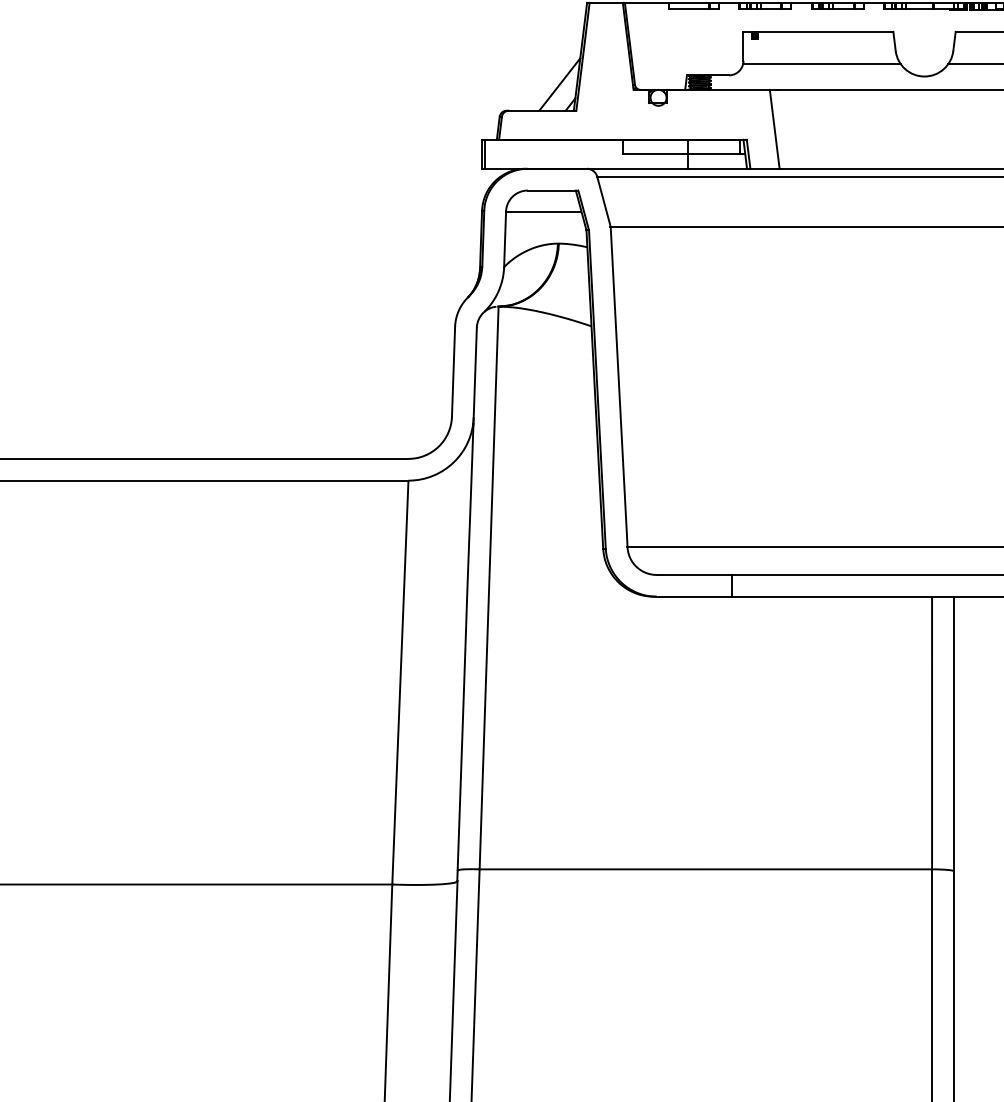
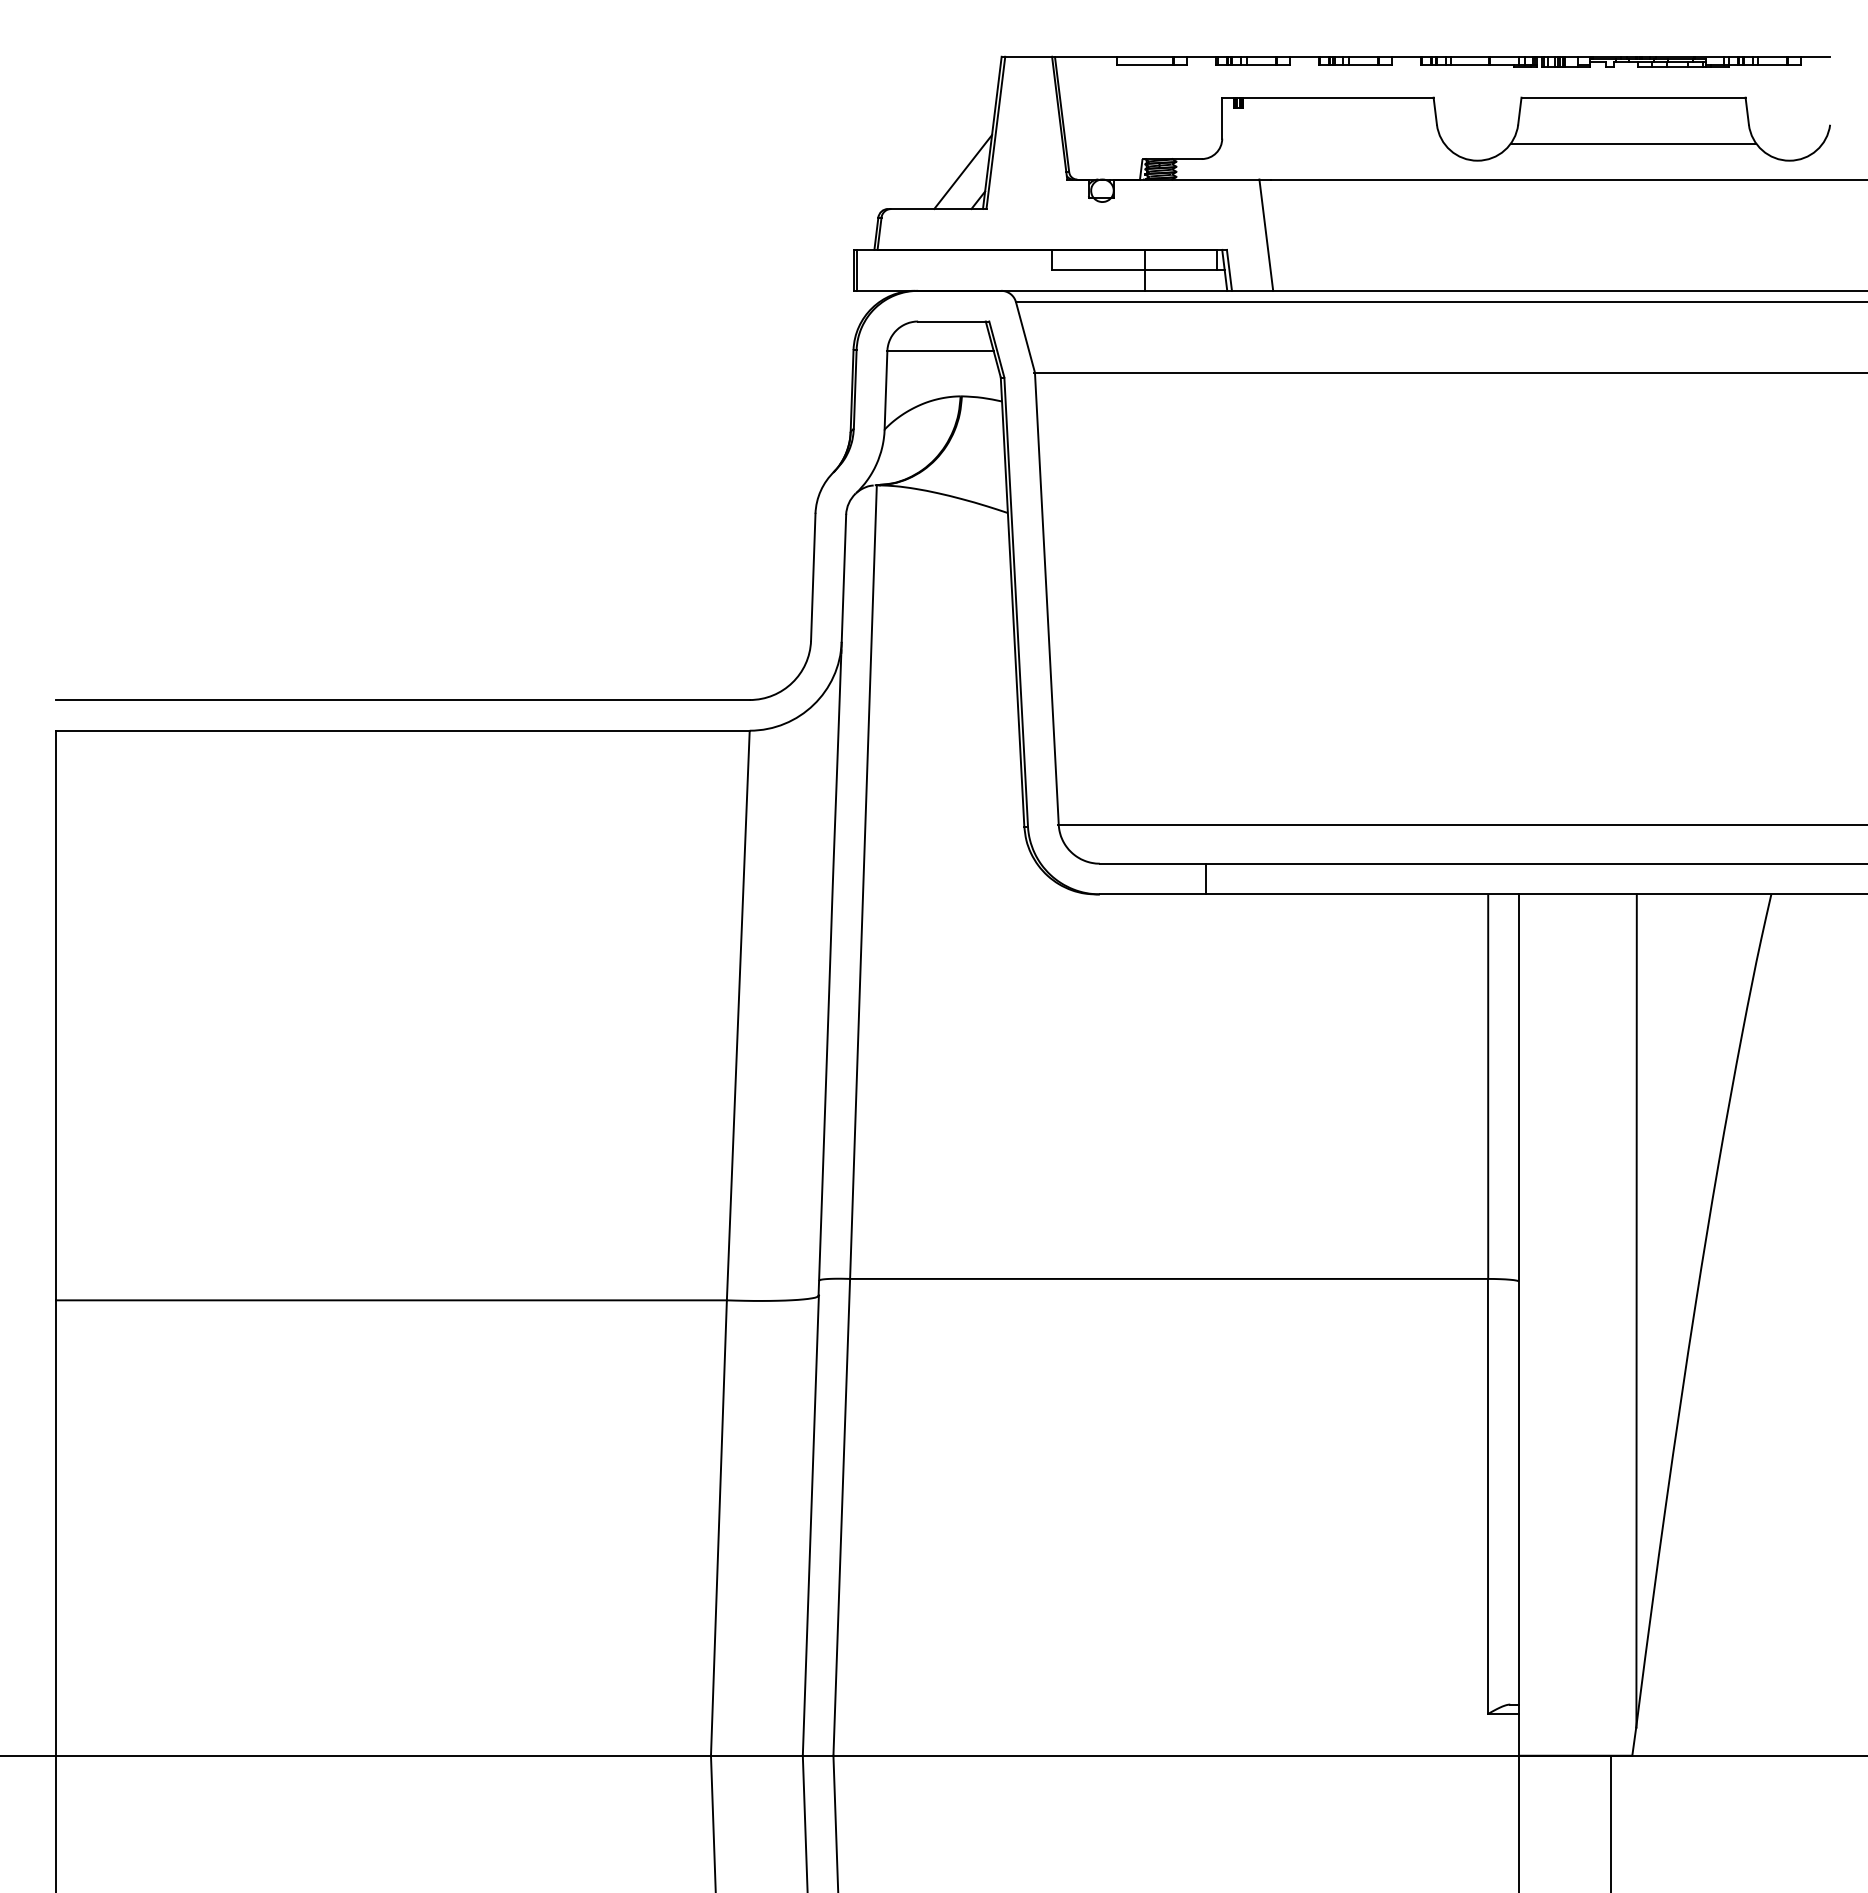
line: (821, 64) -> (1332, 143), removed

